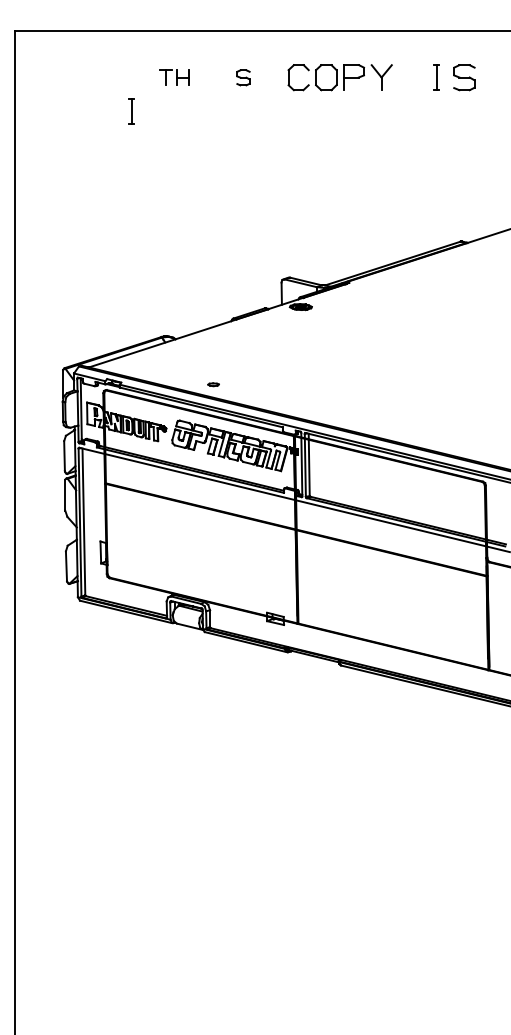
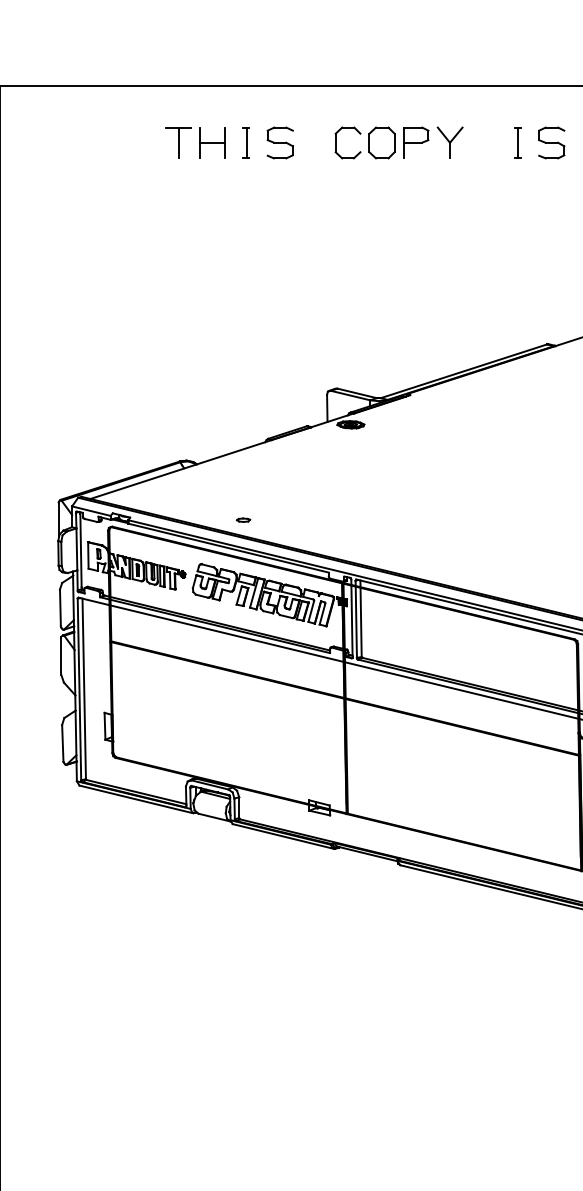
part: (173, 77) -> (194, 142), size x1.67
part: (243, 77) -> (280, 142), size x1.67
part: (131, 111) -> (245, 142), moved

